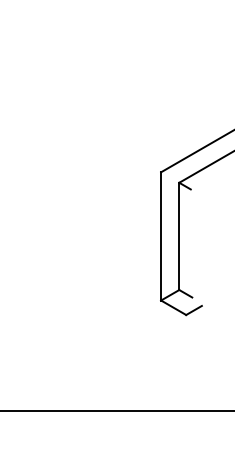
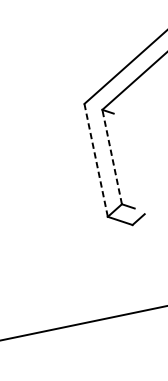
line: (161, 236) -> (96, 160), solid -> dashed
line: (179, 236) -> (112, 157), solid -> dashed

